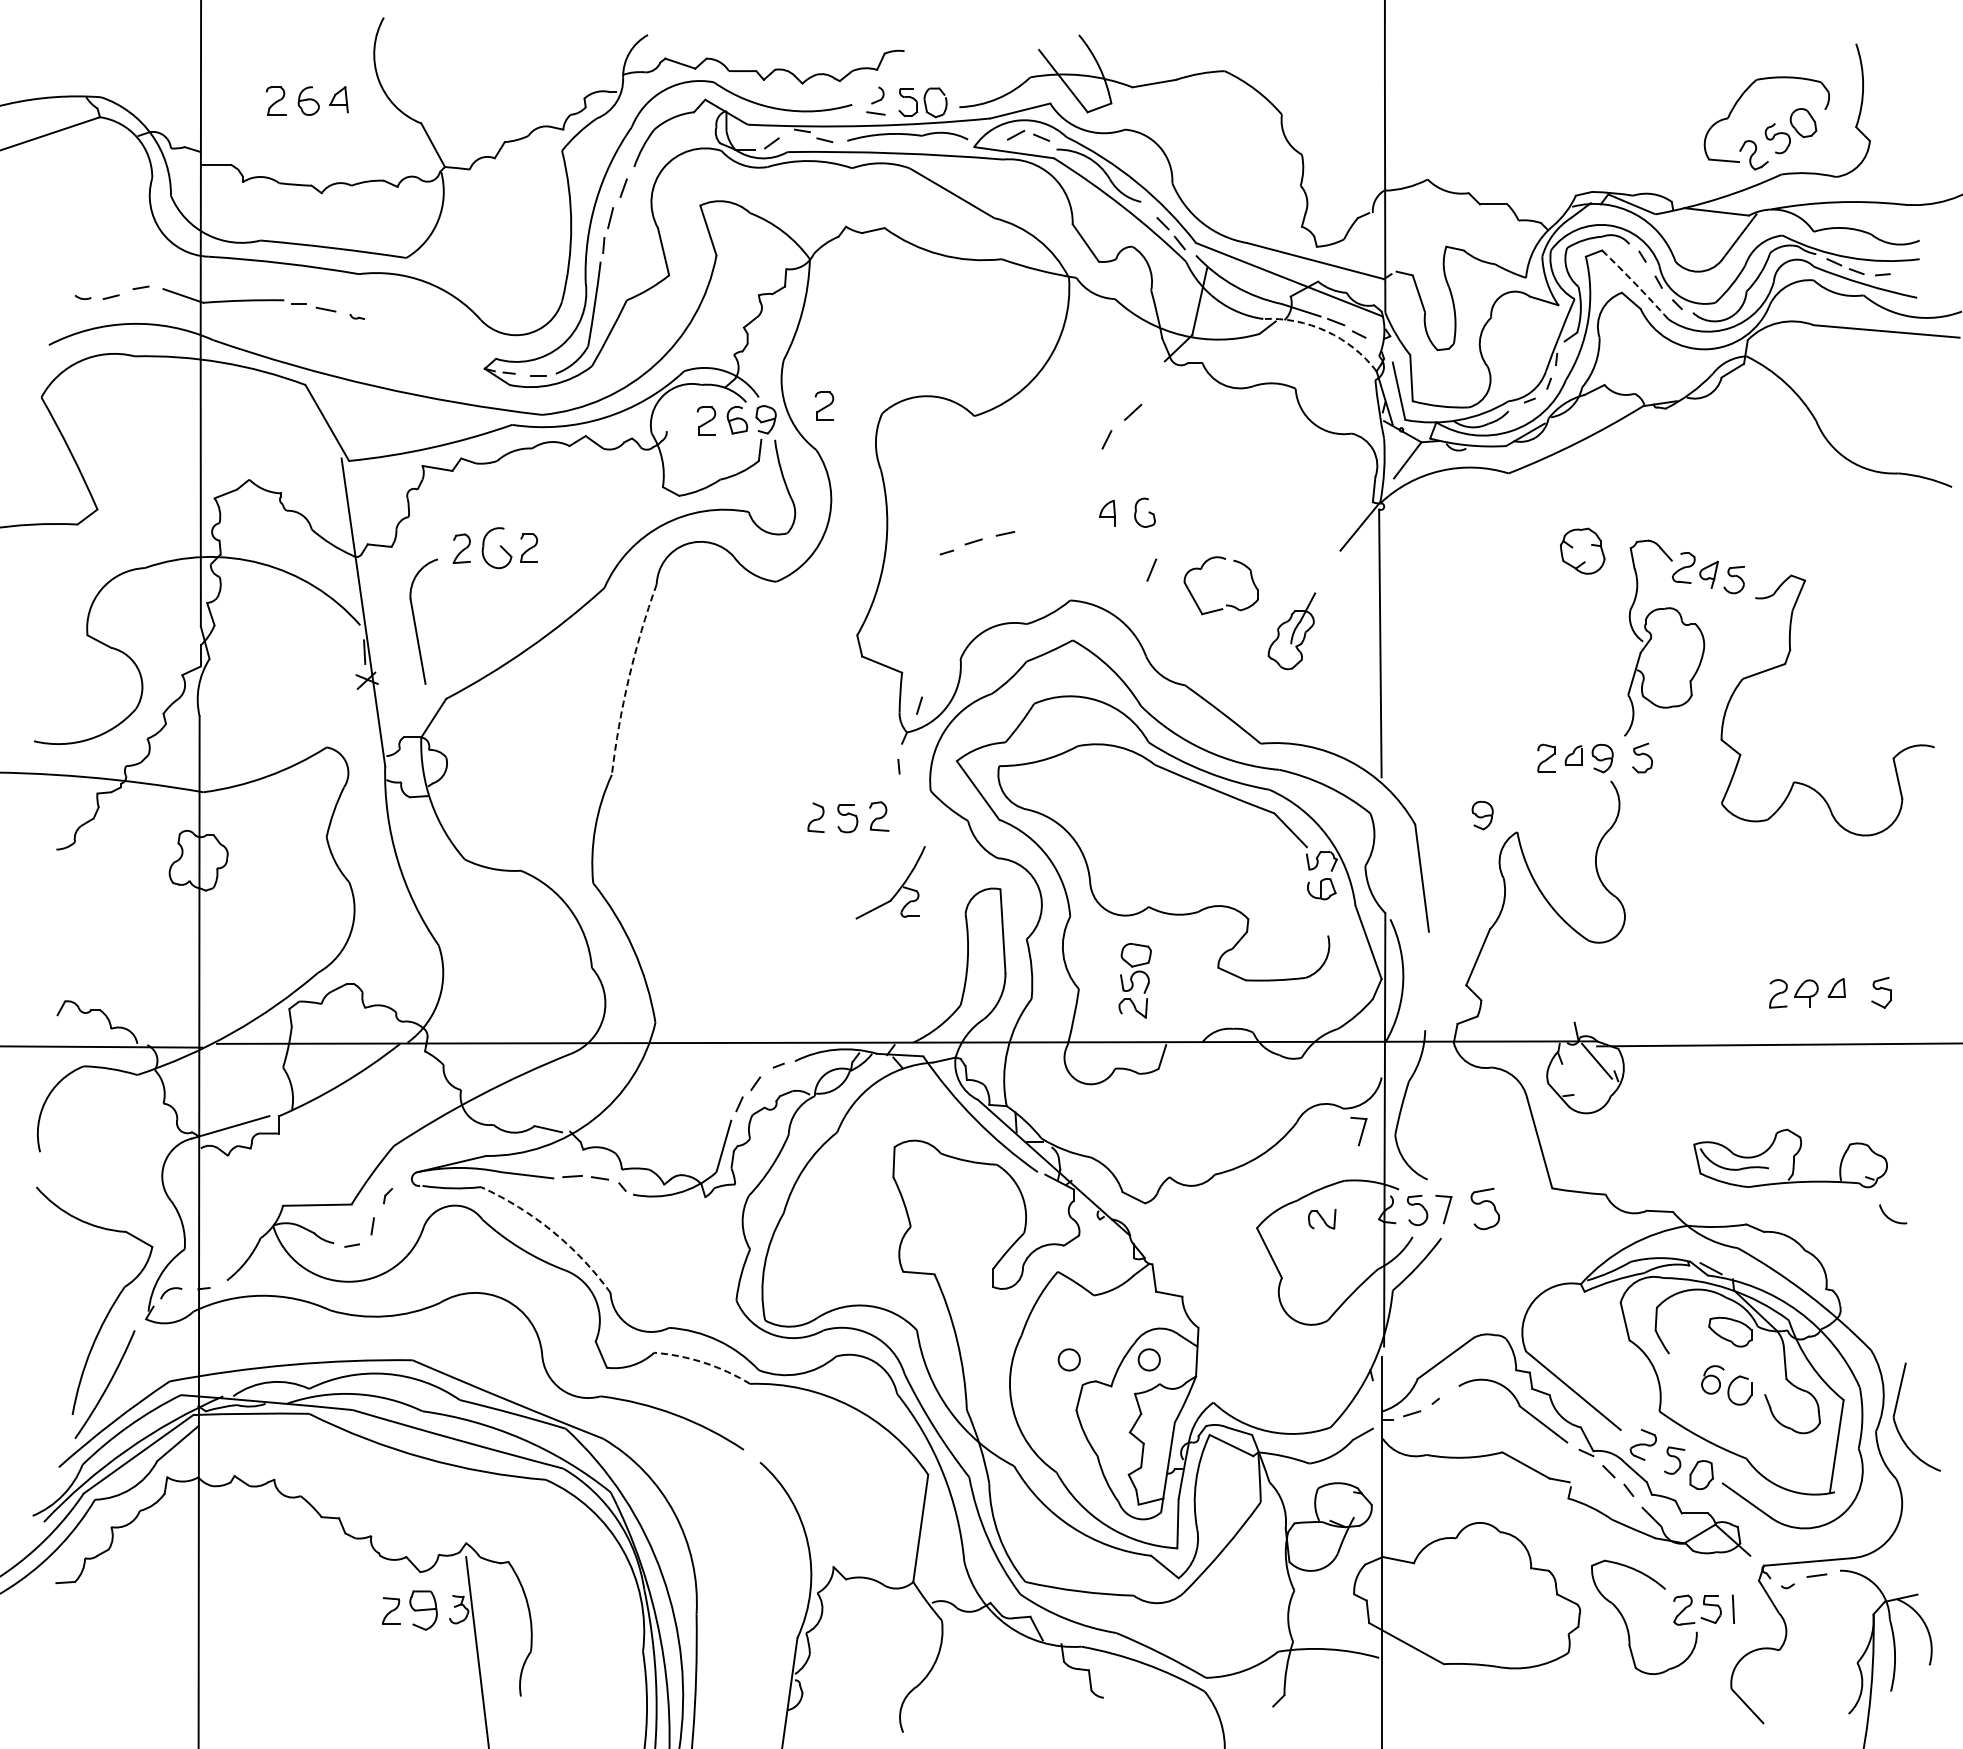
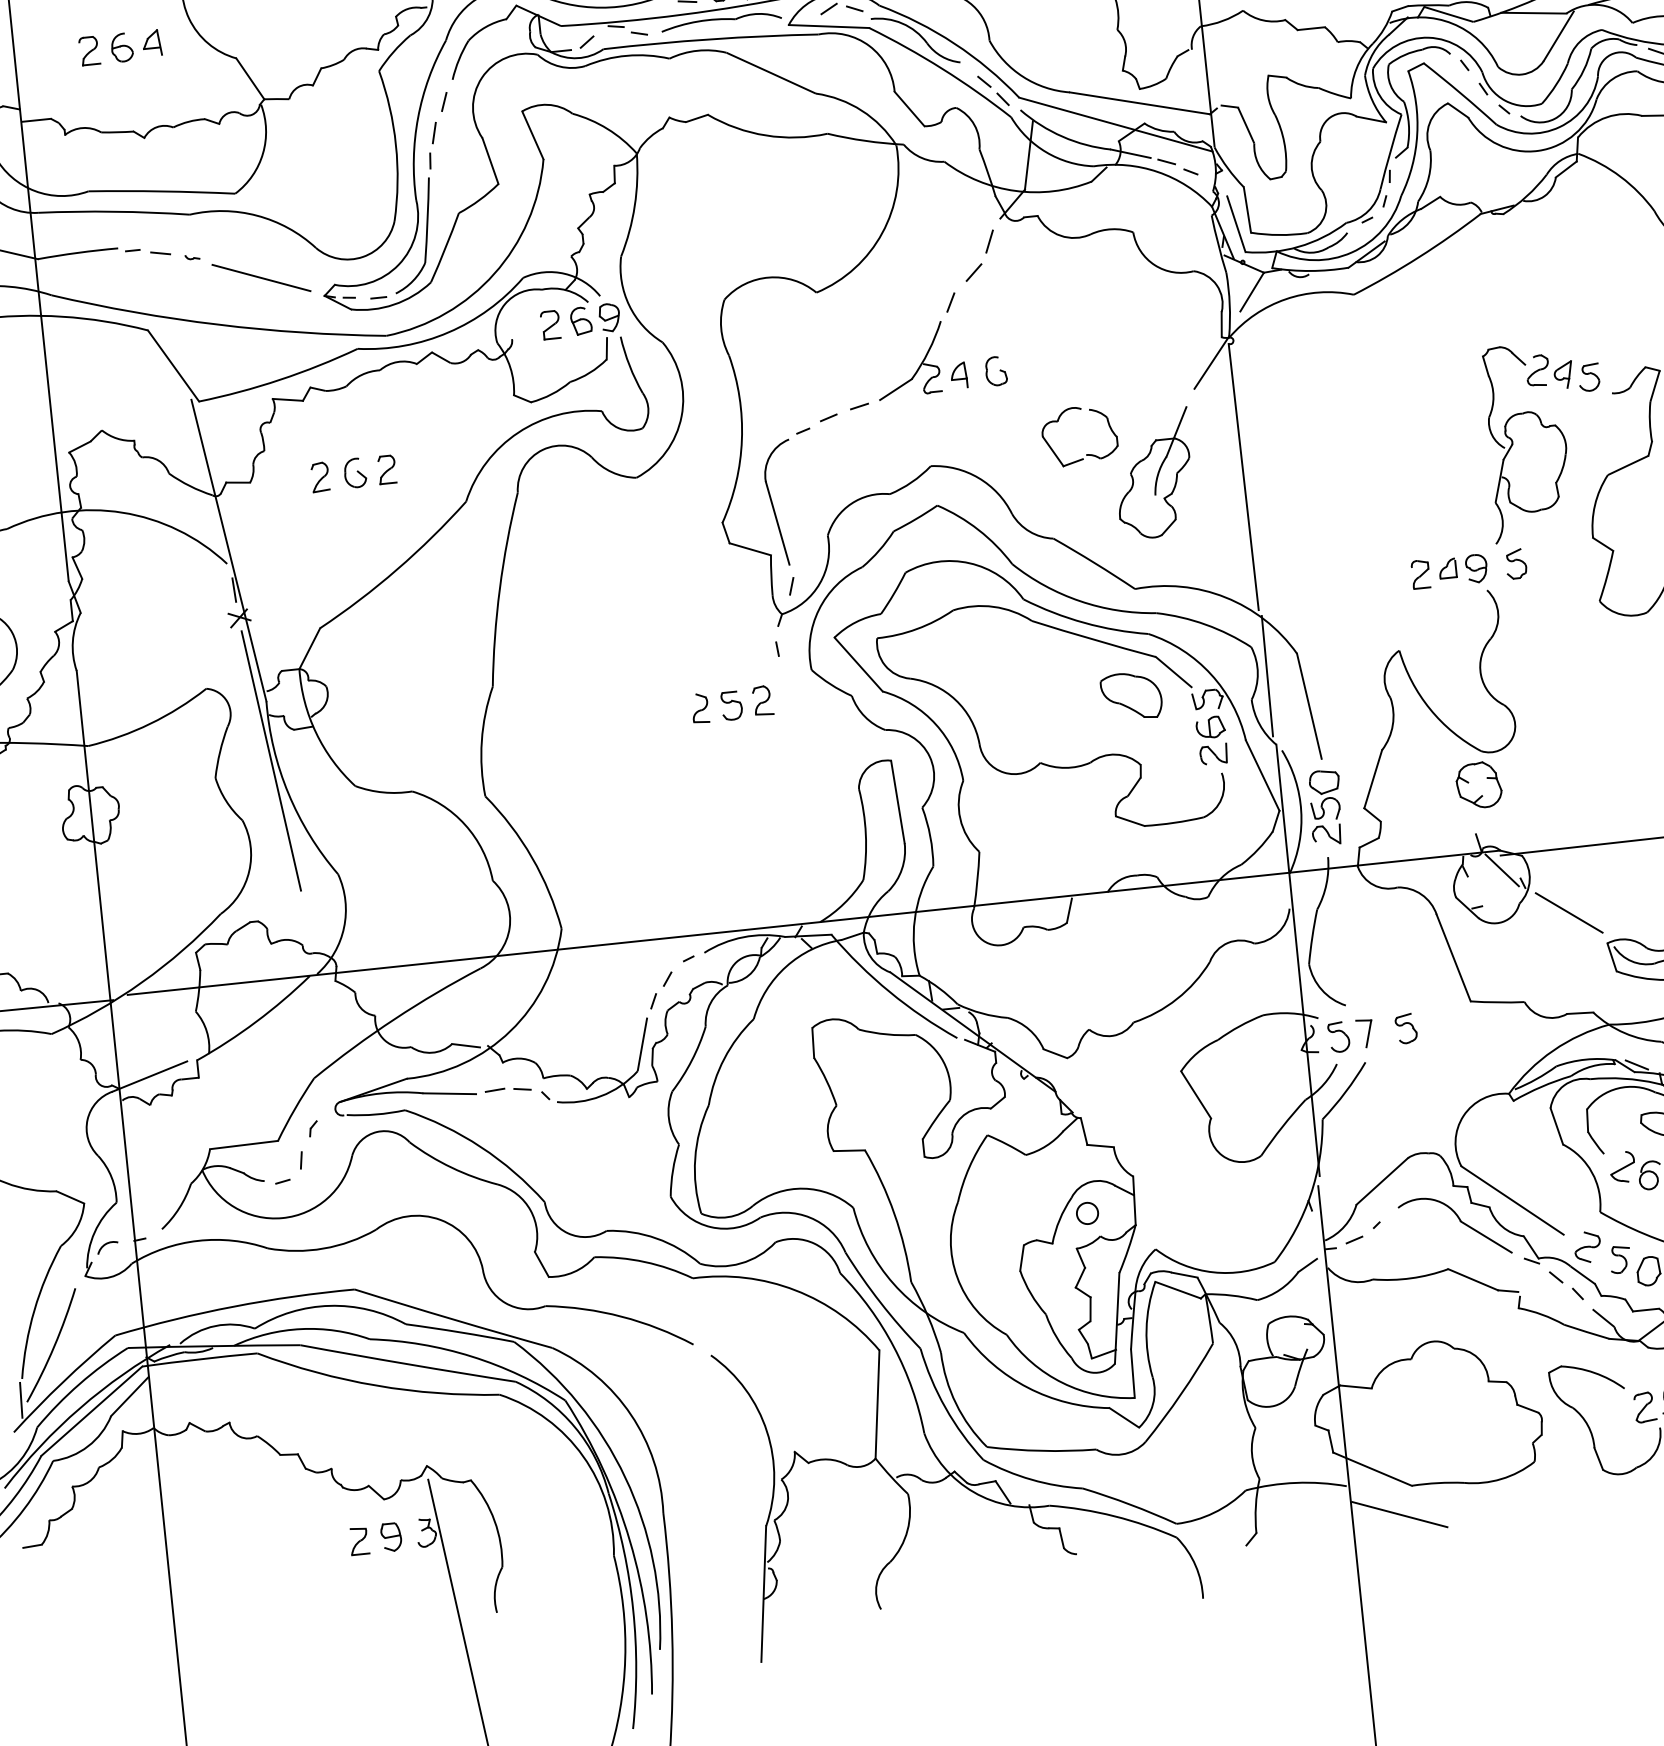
arc: (1635, 284) -> (1460, 93), dashed -> solid
arc: (1326, 331) -> (1158, 172), dashed -> solid
line: (423, 344) -> (261, 278), added
part: (824, 405) -> (666, 297), removed
part: (496, 548) -> (354, 473), size x0.71
part: (1582, 550) -> (1478, 784), moved
line: (1151, 569) -> (989, 240), moved
part: (415, 621) -> (773, 503), moved
part: (1291, 631) -> (1154, 474), size x1.67
arc: (628, 678) -> (499, 589), dashed -> solid
part: (1482, 815) -> (1362, 637), removed
line: (383, 825) -> (270, 760), added
line: (1383, 843) -> (1267, 675), added
part: (1246, 849) -> (1131, 695), added
part: (899, 887) -> (919, 364), moved
part: (1134, 980) -> (1325, 807), moved
line: (1659, 1110) -> (1569, 912), added
part: (1358, 1131) -> (1272, 964), removed
part: (1485, 1208) -> (1406, 1028), size x0.71
part: (1322, 1219) -> (1214, 754), moved
arc: (552, 1231) -> (480, 1147), dashed -> solid
circle: (1068, 1359) -> (1007, 1221), removed
arc: (704, 1362) -> (645, 1261), dashed -> solid
part: (1686, 1368) -> (1622, 1166), added
line: (69, 1435) -> (21, 1399), added
part: (423, 1610) -> (391, 1537), size x0.71
line: (1428, 1691) -> (1399, 1514), added

